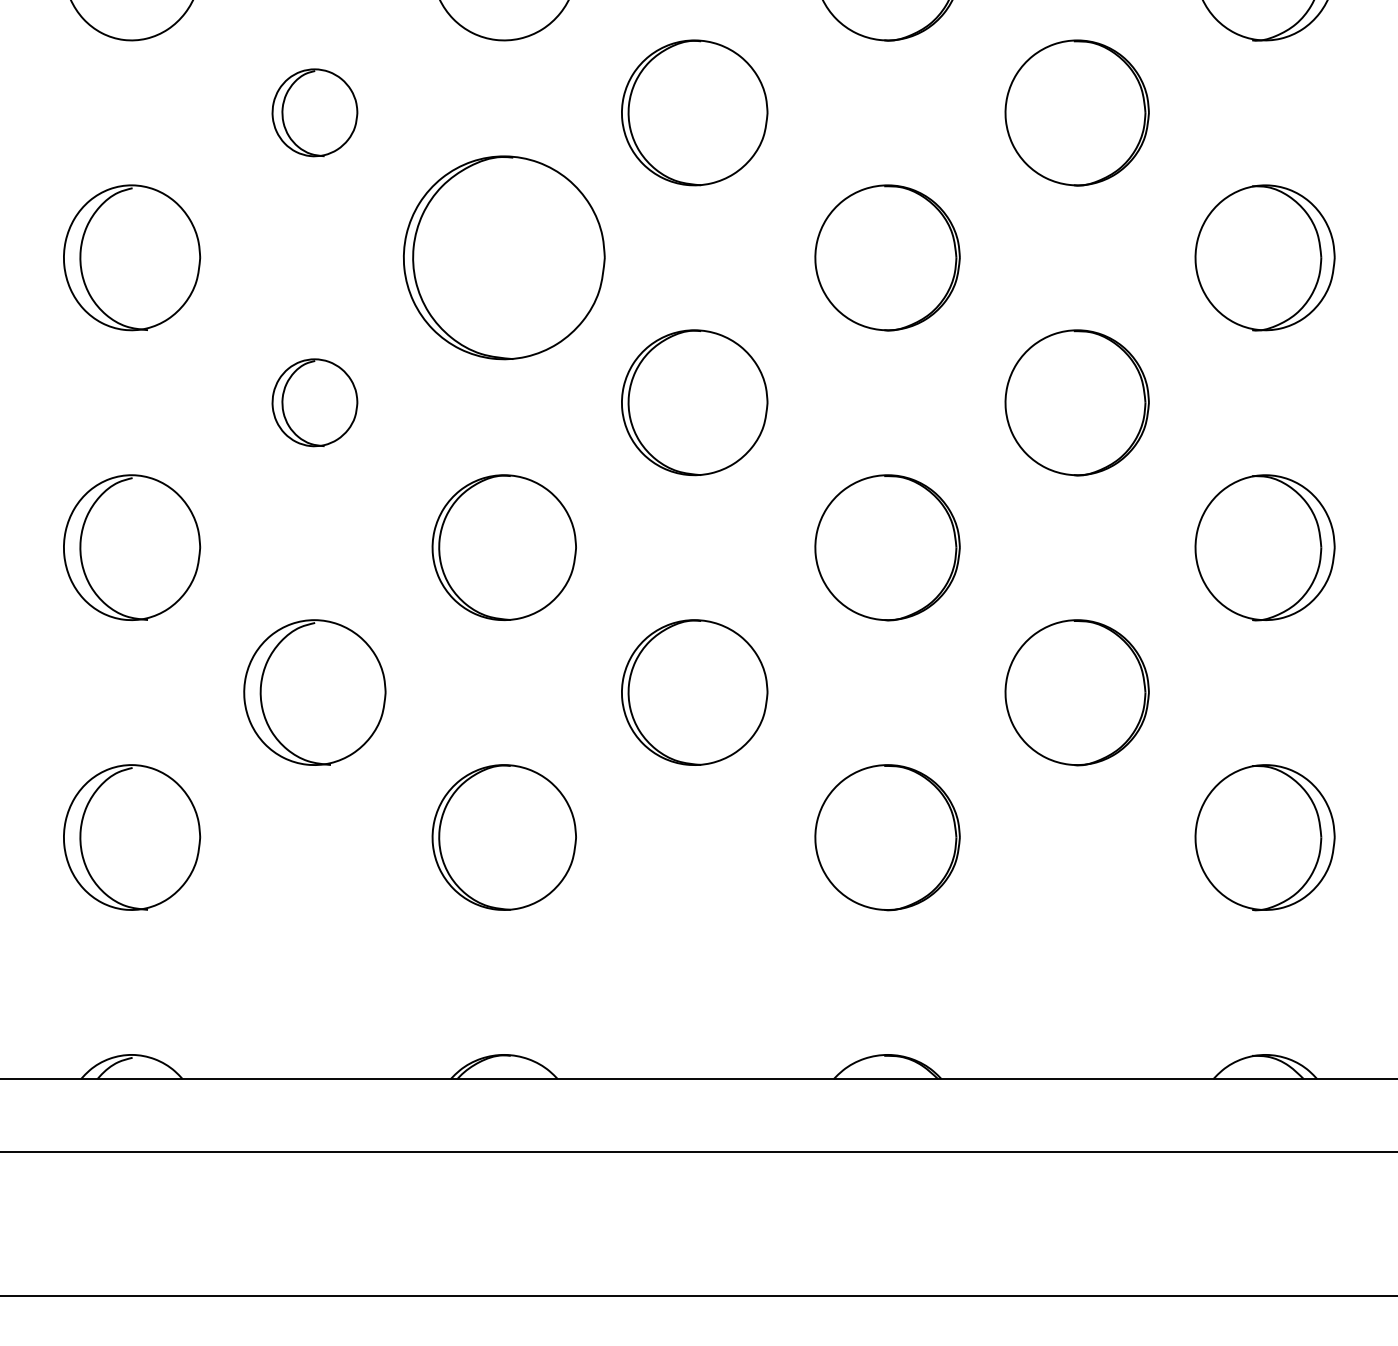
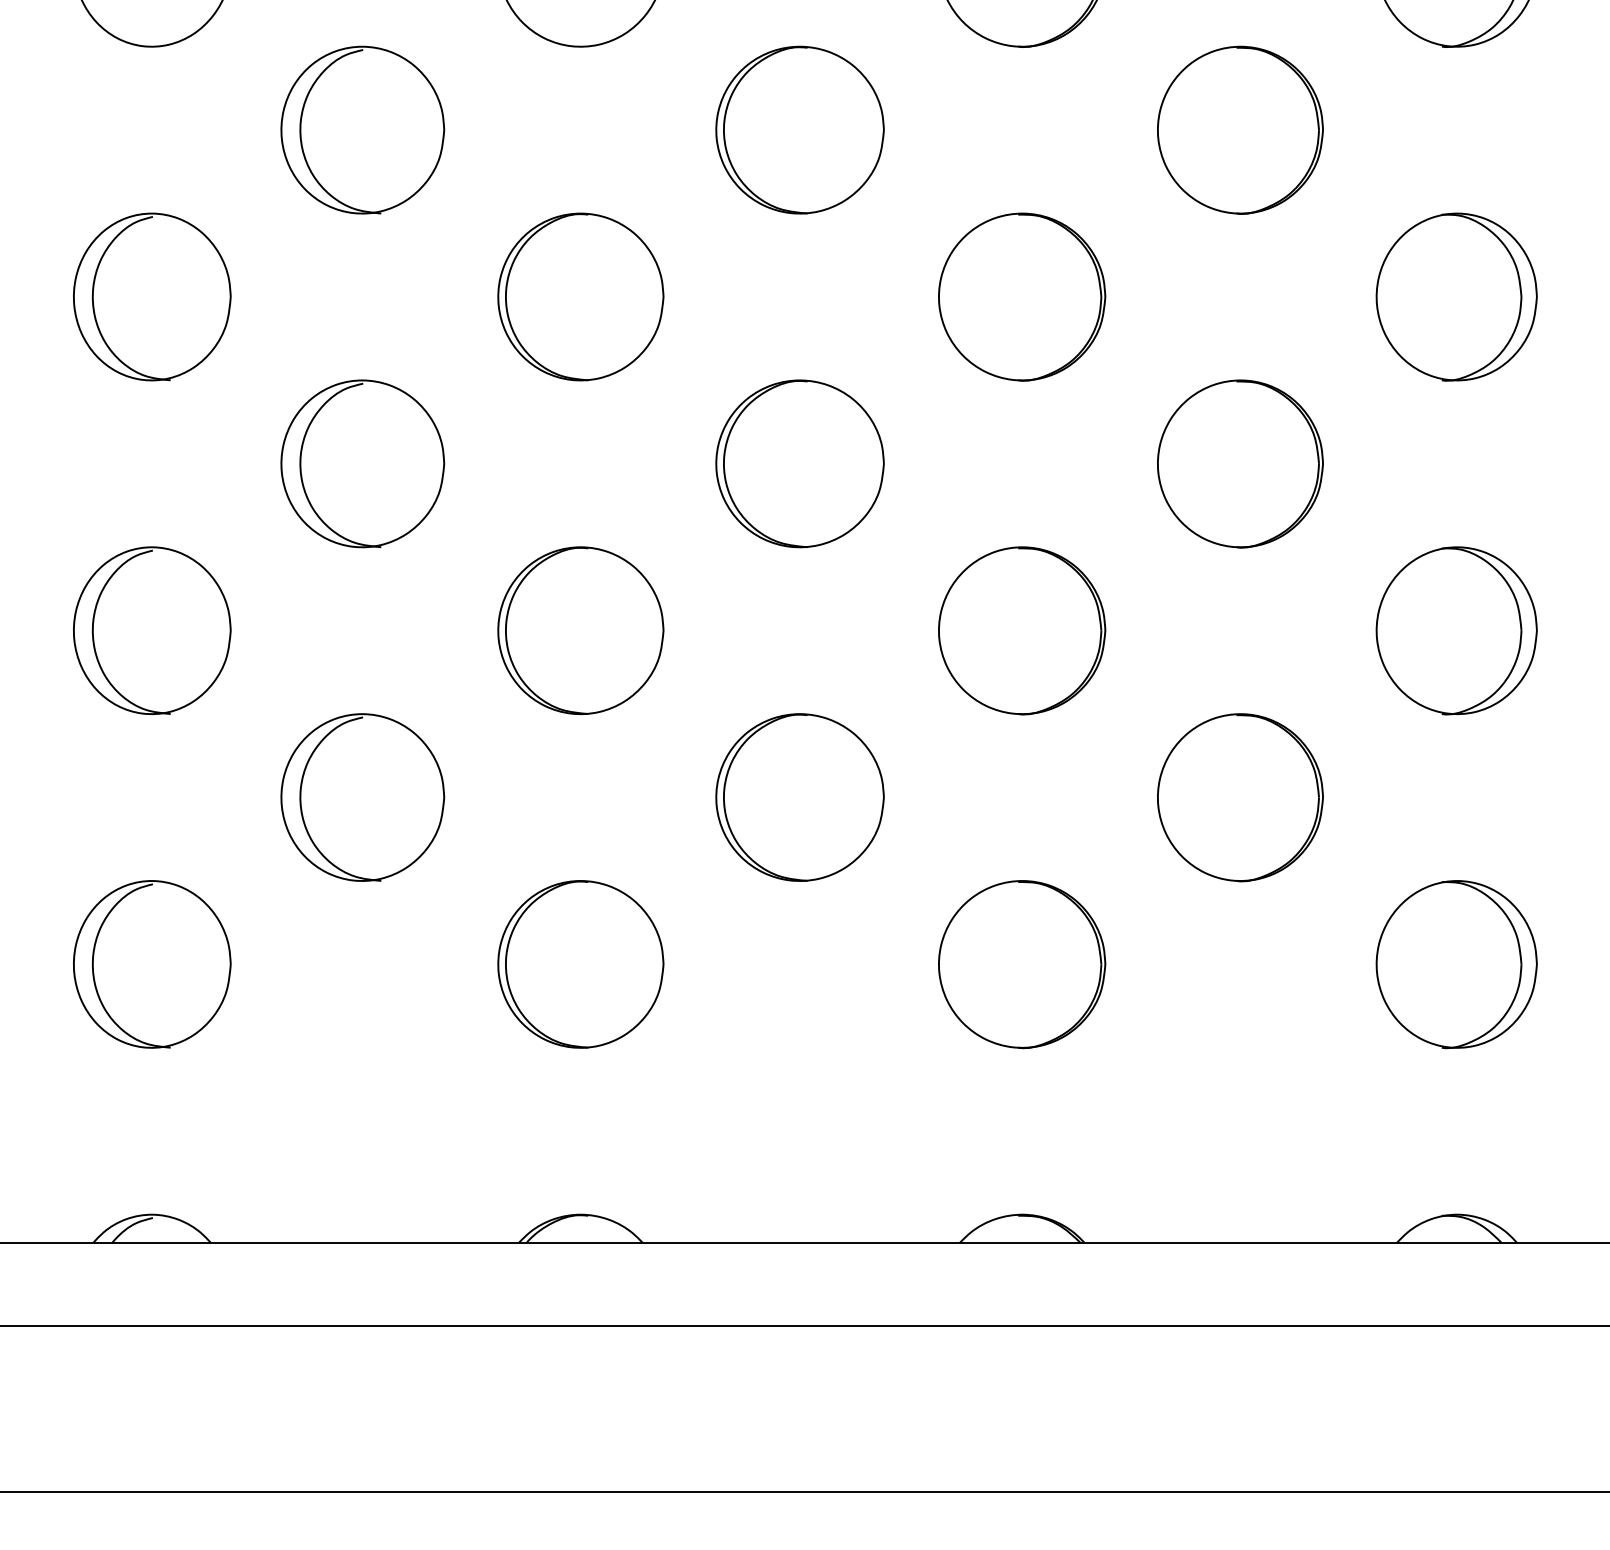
part: (314, 112) -> (362, 129), size x1.67
part: (503, 257) -> (580, 296), size x0.71
part: (314, 402) -> (362, 463), size x1.67

